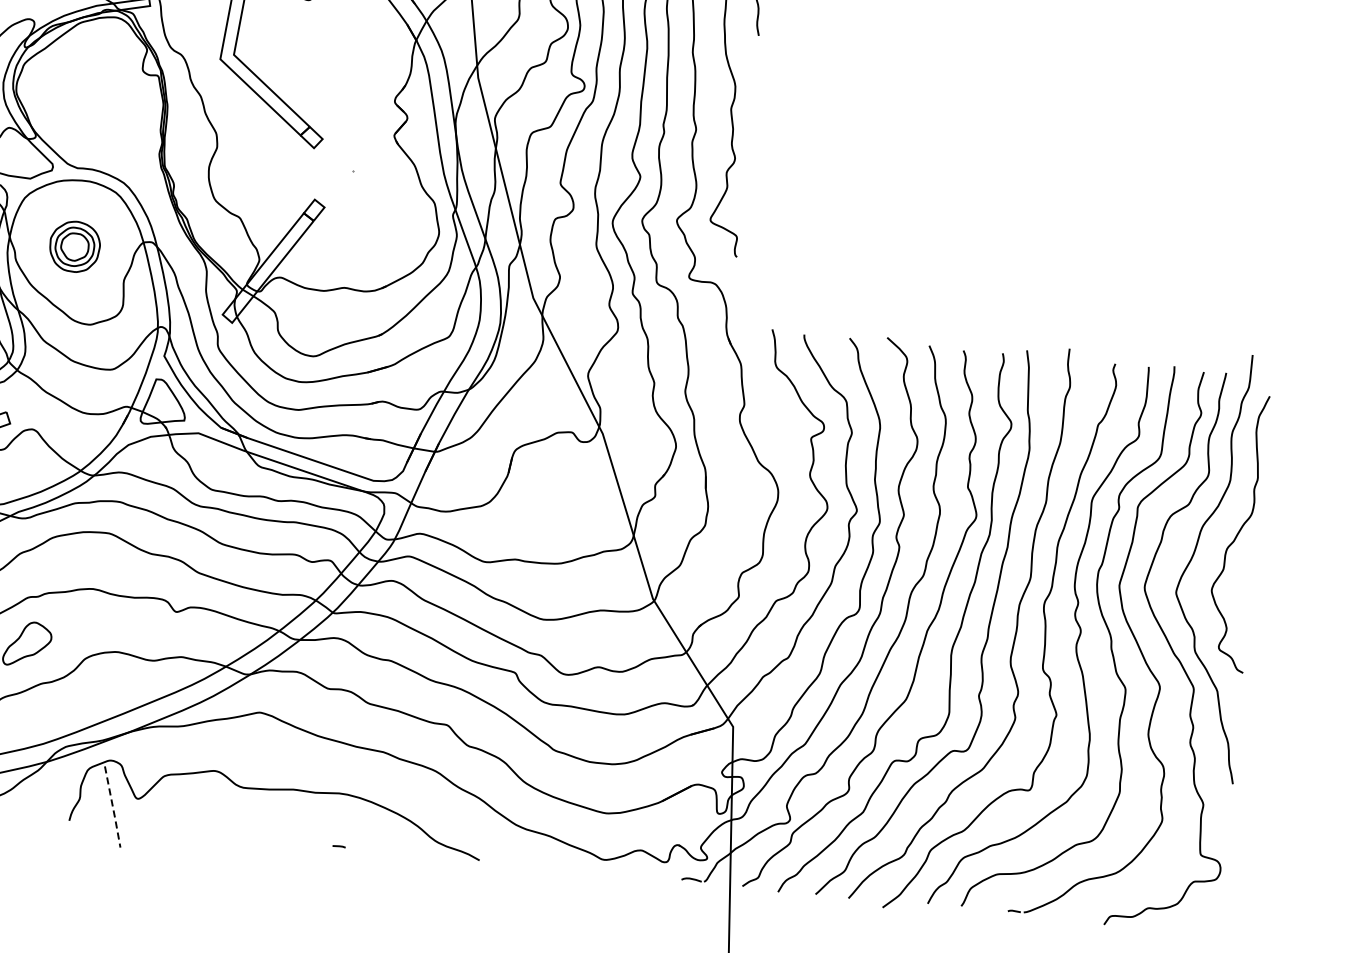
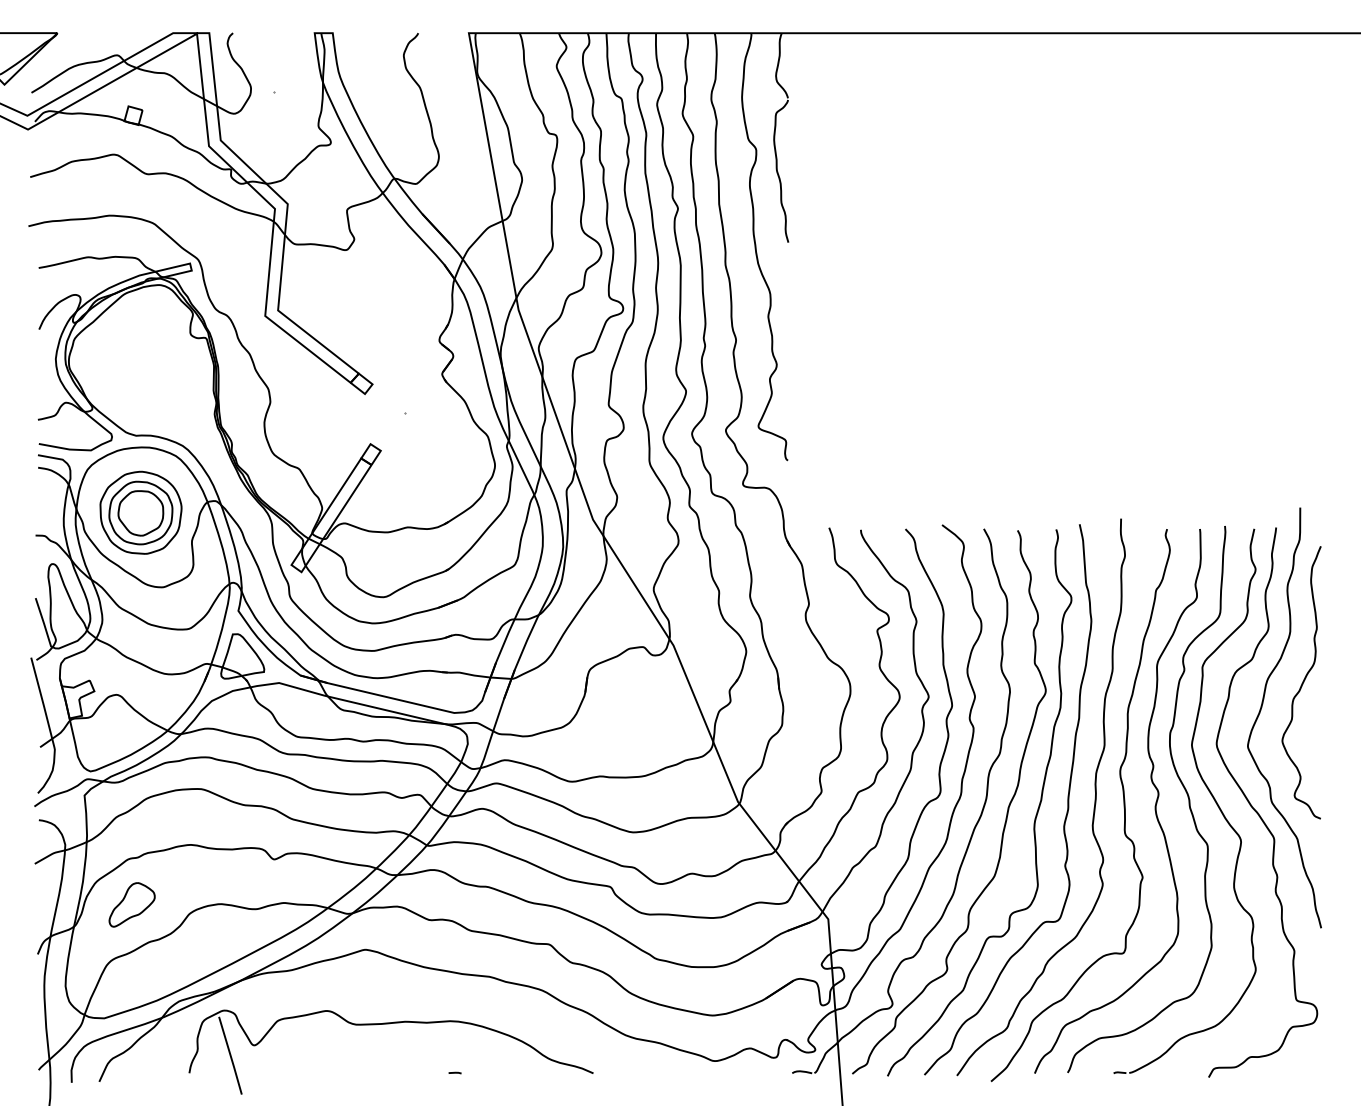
part: (74, 246) -> (140, 512), size x1.67
line: (113, 807) -> (231, 1056), dashed -> solid

